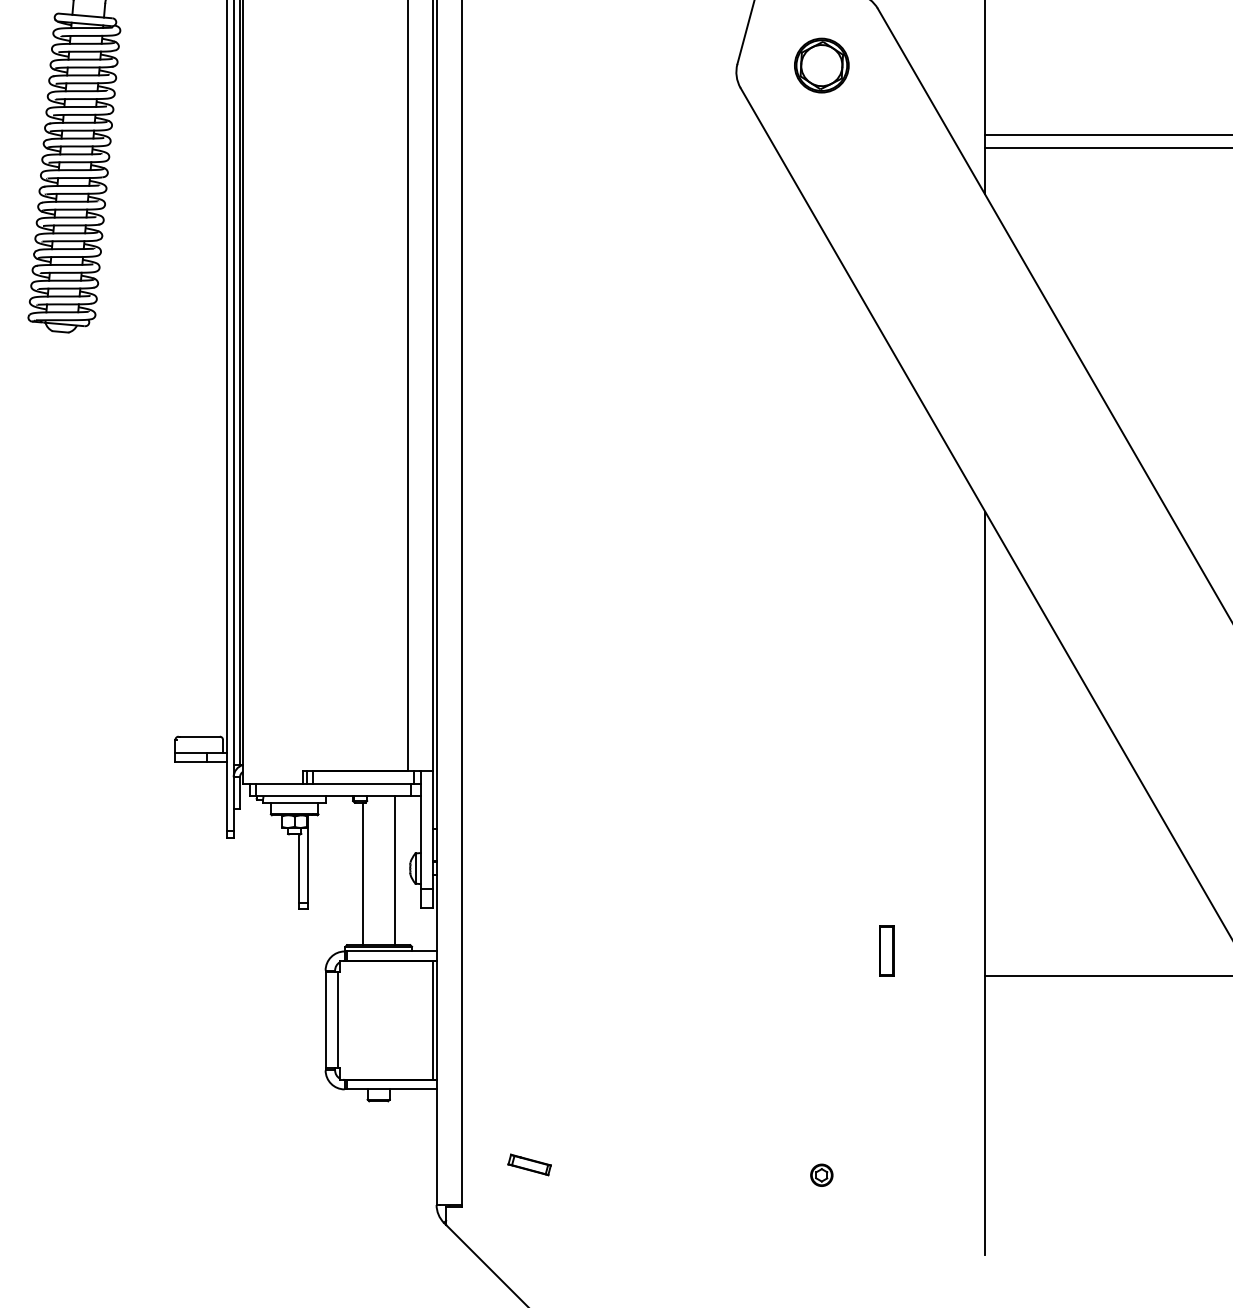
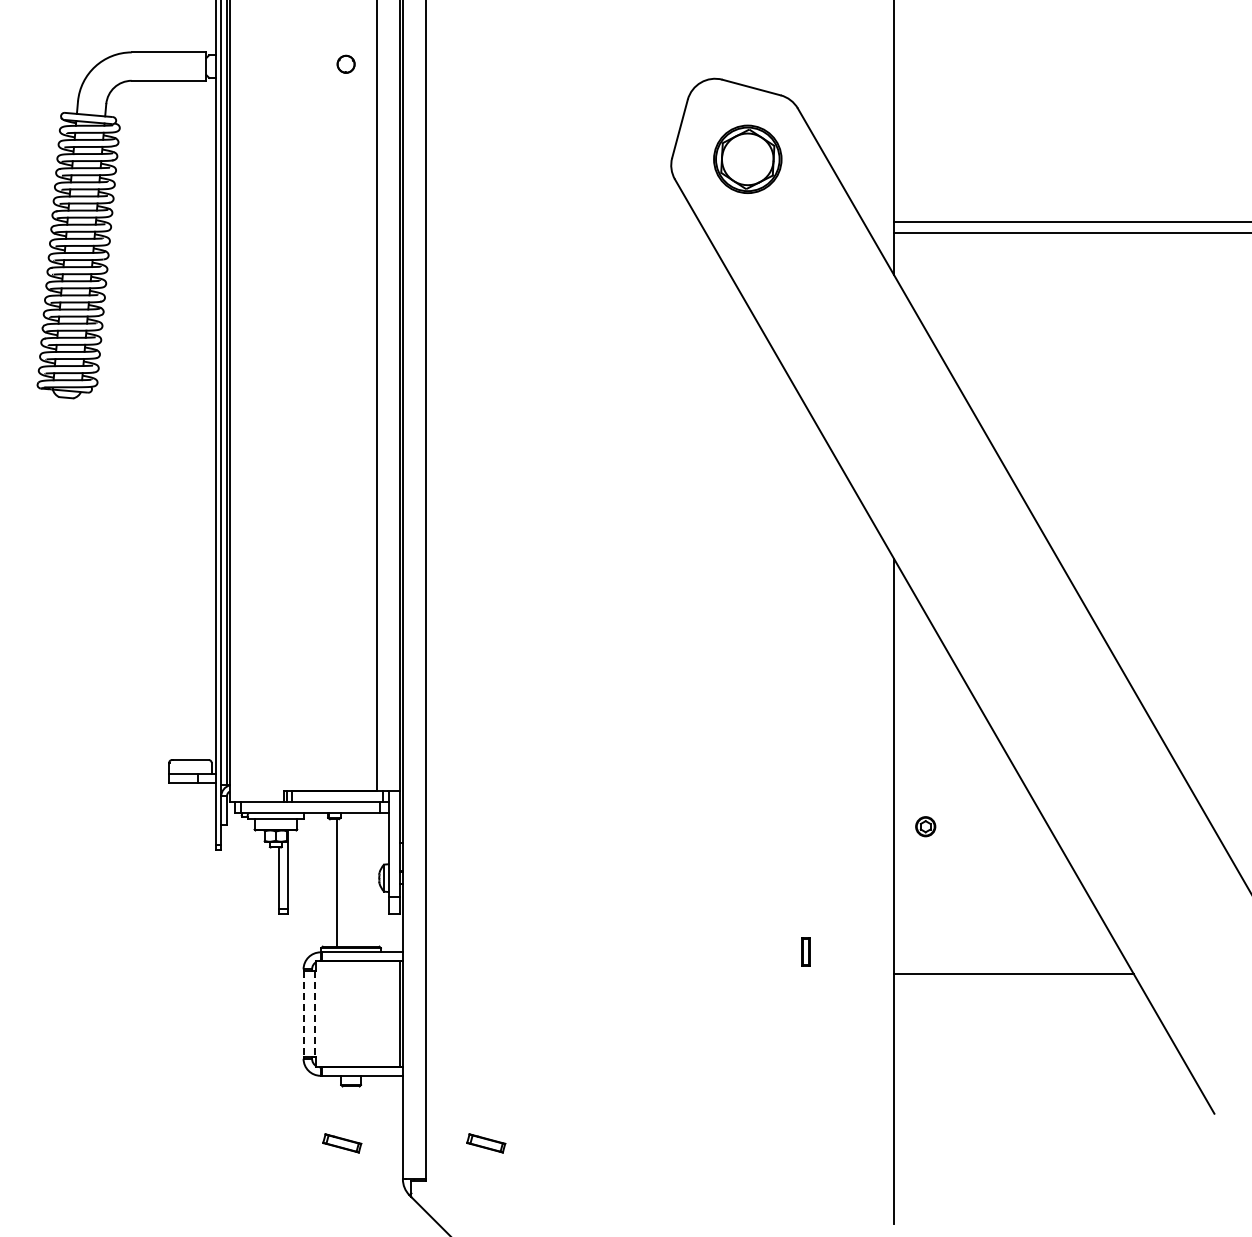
part: (821, 65) -> (747, 159), size x1.4
line: (394, 870) -> (365, 879), removed
part: (886, 950) -> (805, 951), size x0.6
line: (325, 1020) -> (303, 1014), solid -> dashed
line: (337, 1020) -> (314, 1014), solid -> dashed
part: (369, 1165) -> (342, 1143), added
part: (821, 1175) -> (925, 826), moved

